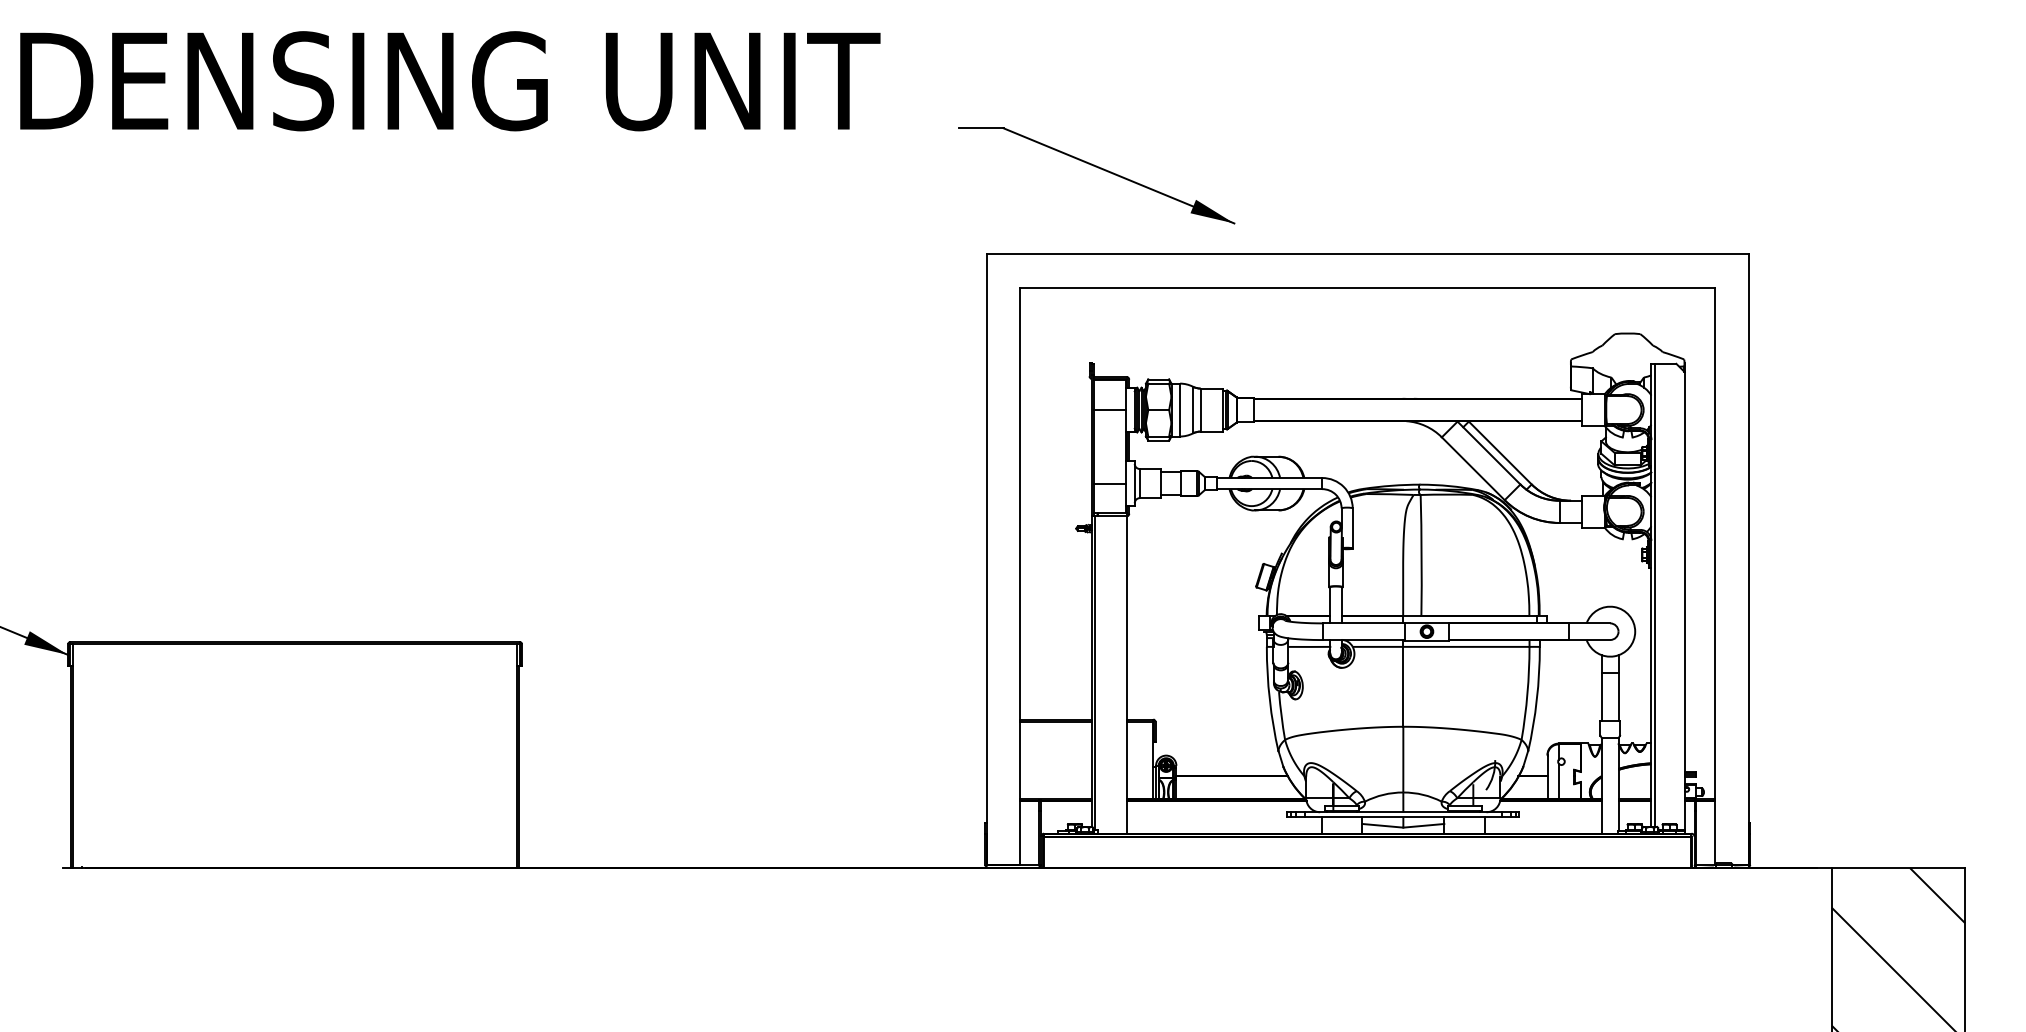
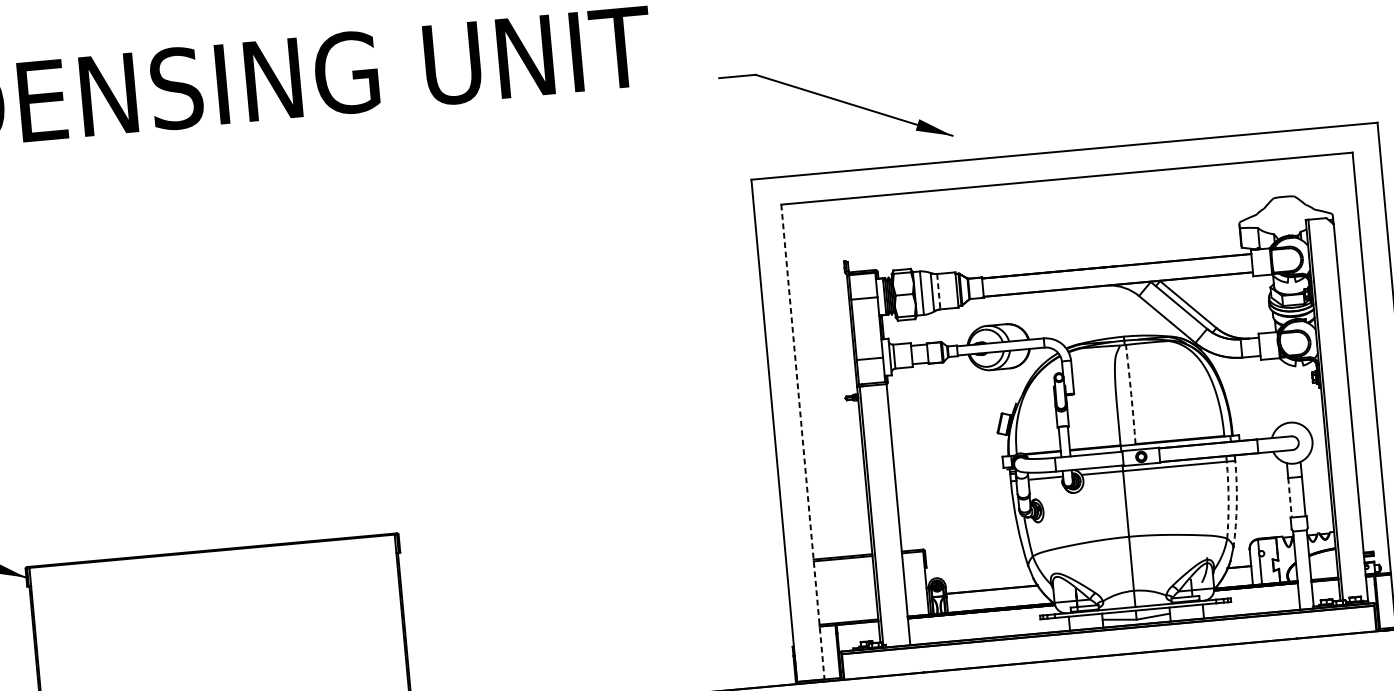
line: (1200, 410) -> (938, 292), solid -> dashed
arc: (1421, 555) -> (1131, 394), solid -> dashed
line: (1020, 576) -> (803, 441), solid -> dashed
arc: (1527, 693) -> (1228, 500), solid -> dashed
line: (1601, 697) -> (1289, 497), solid -> dashed
arc: (1536, 699) -> (1236, 504), solid -> dashed

